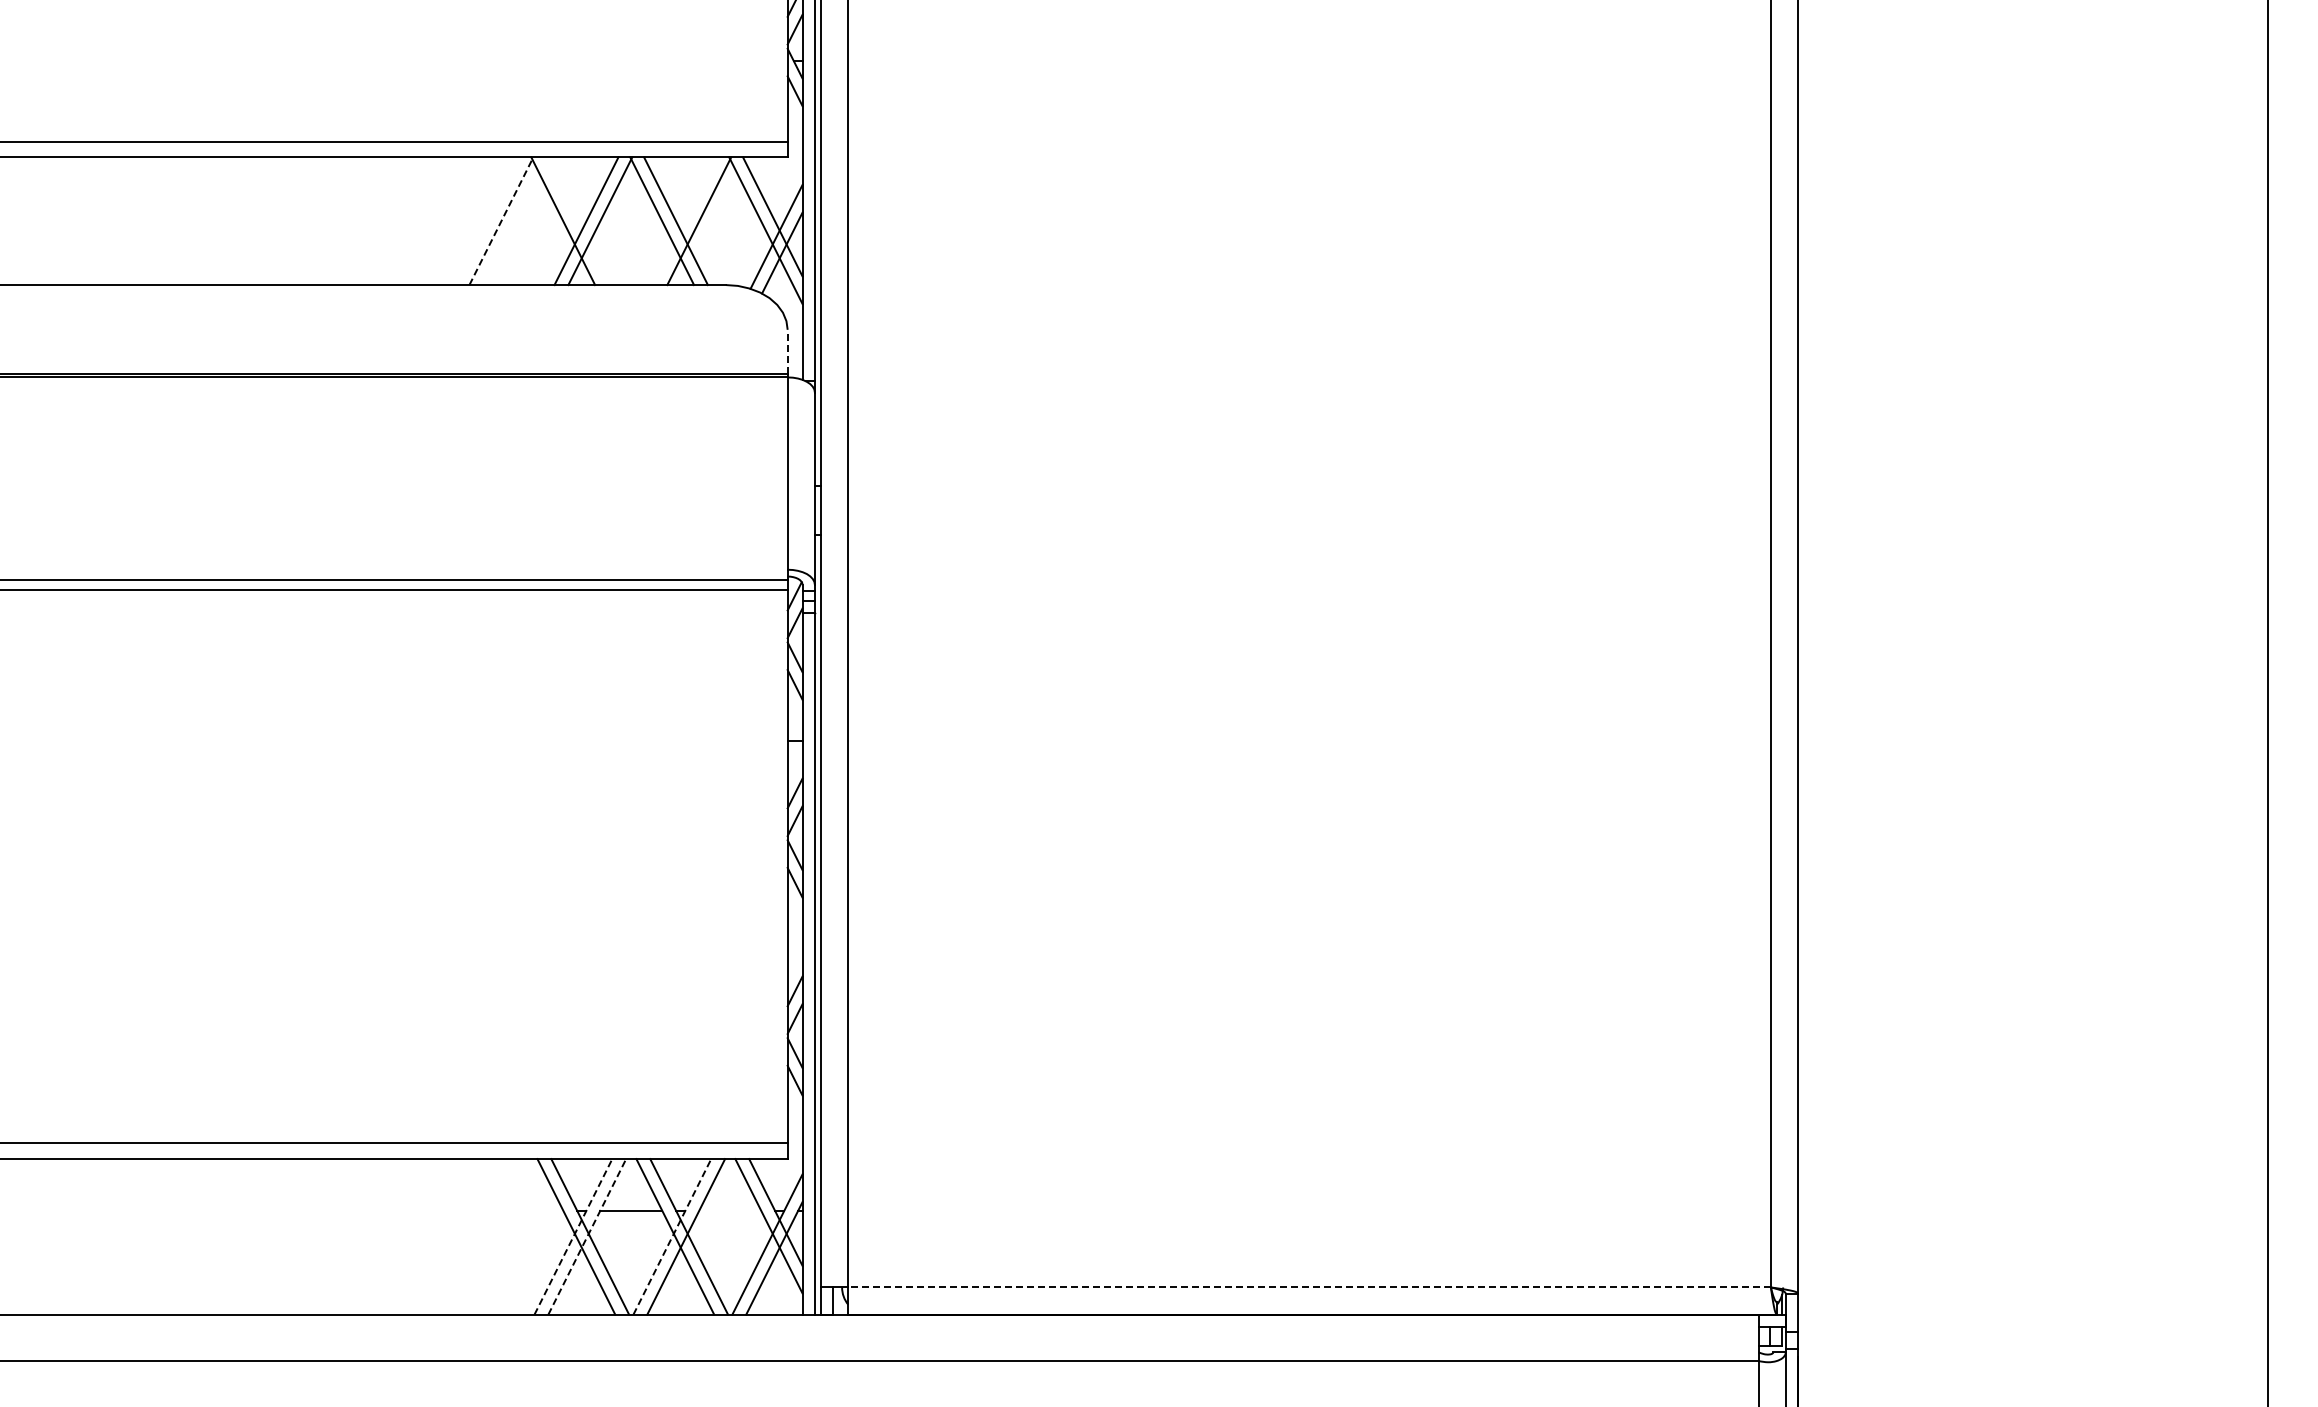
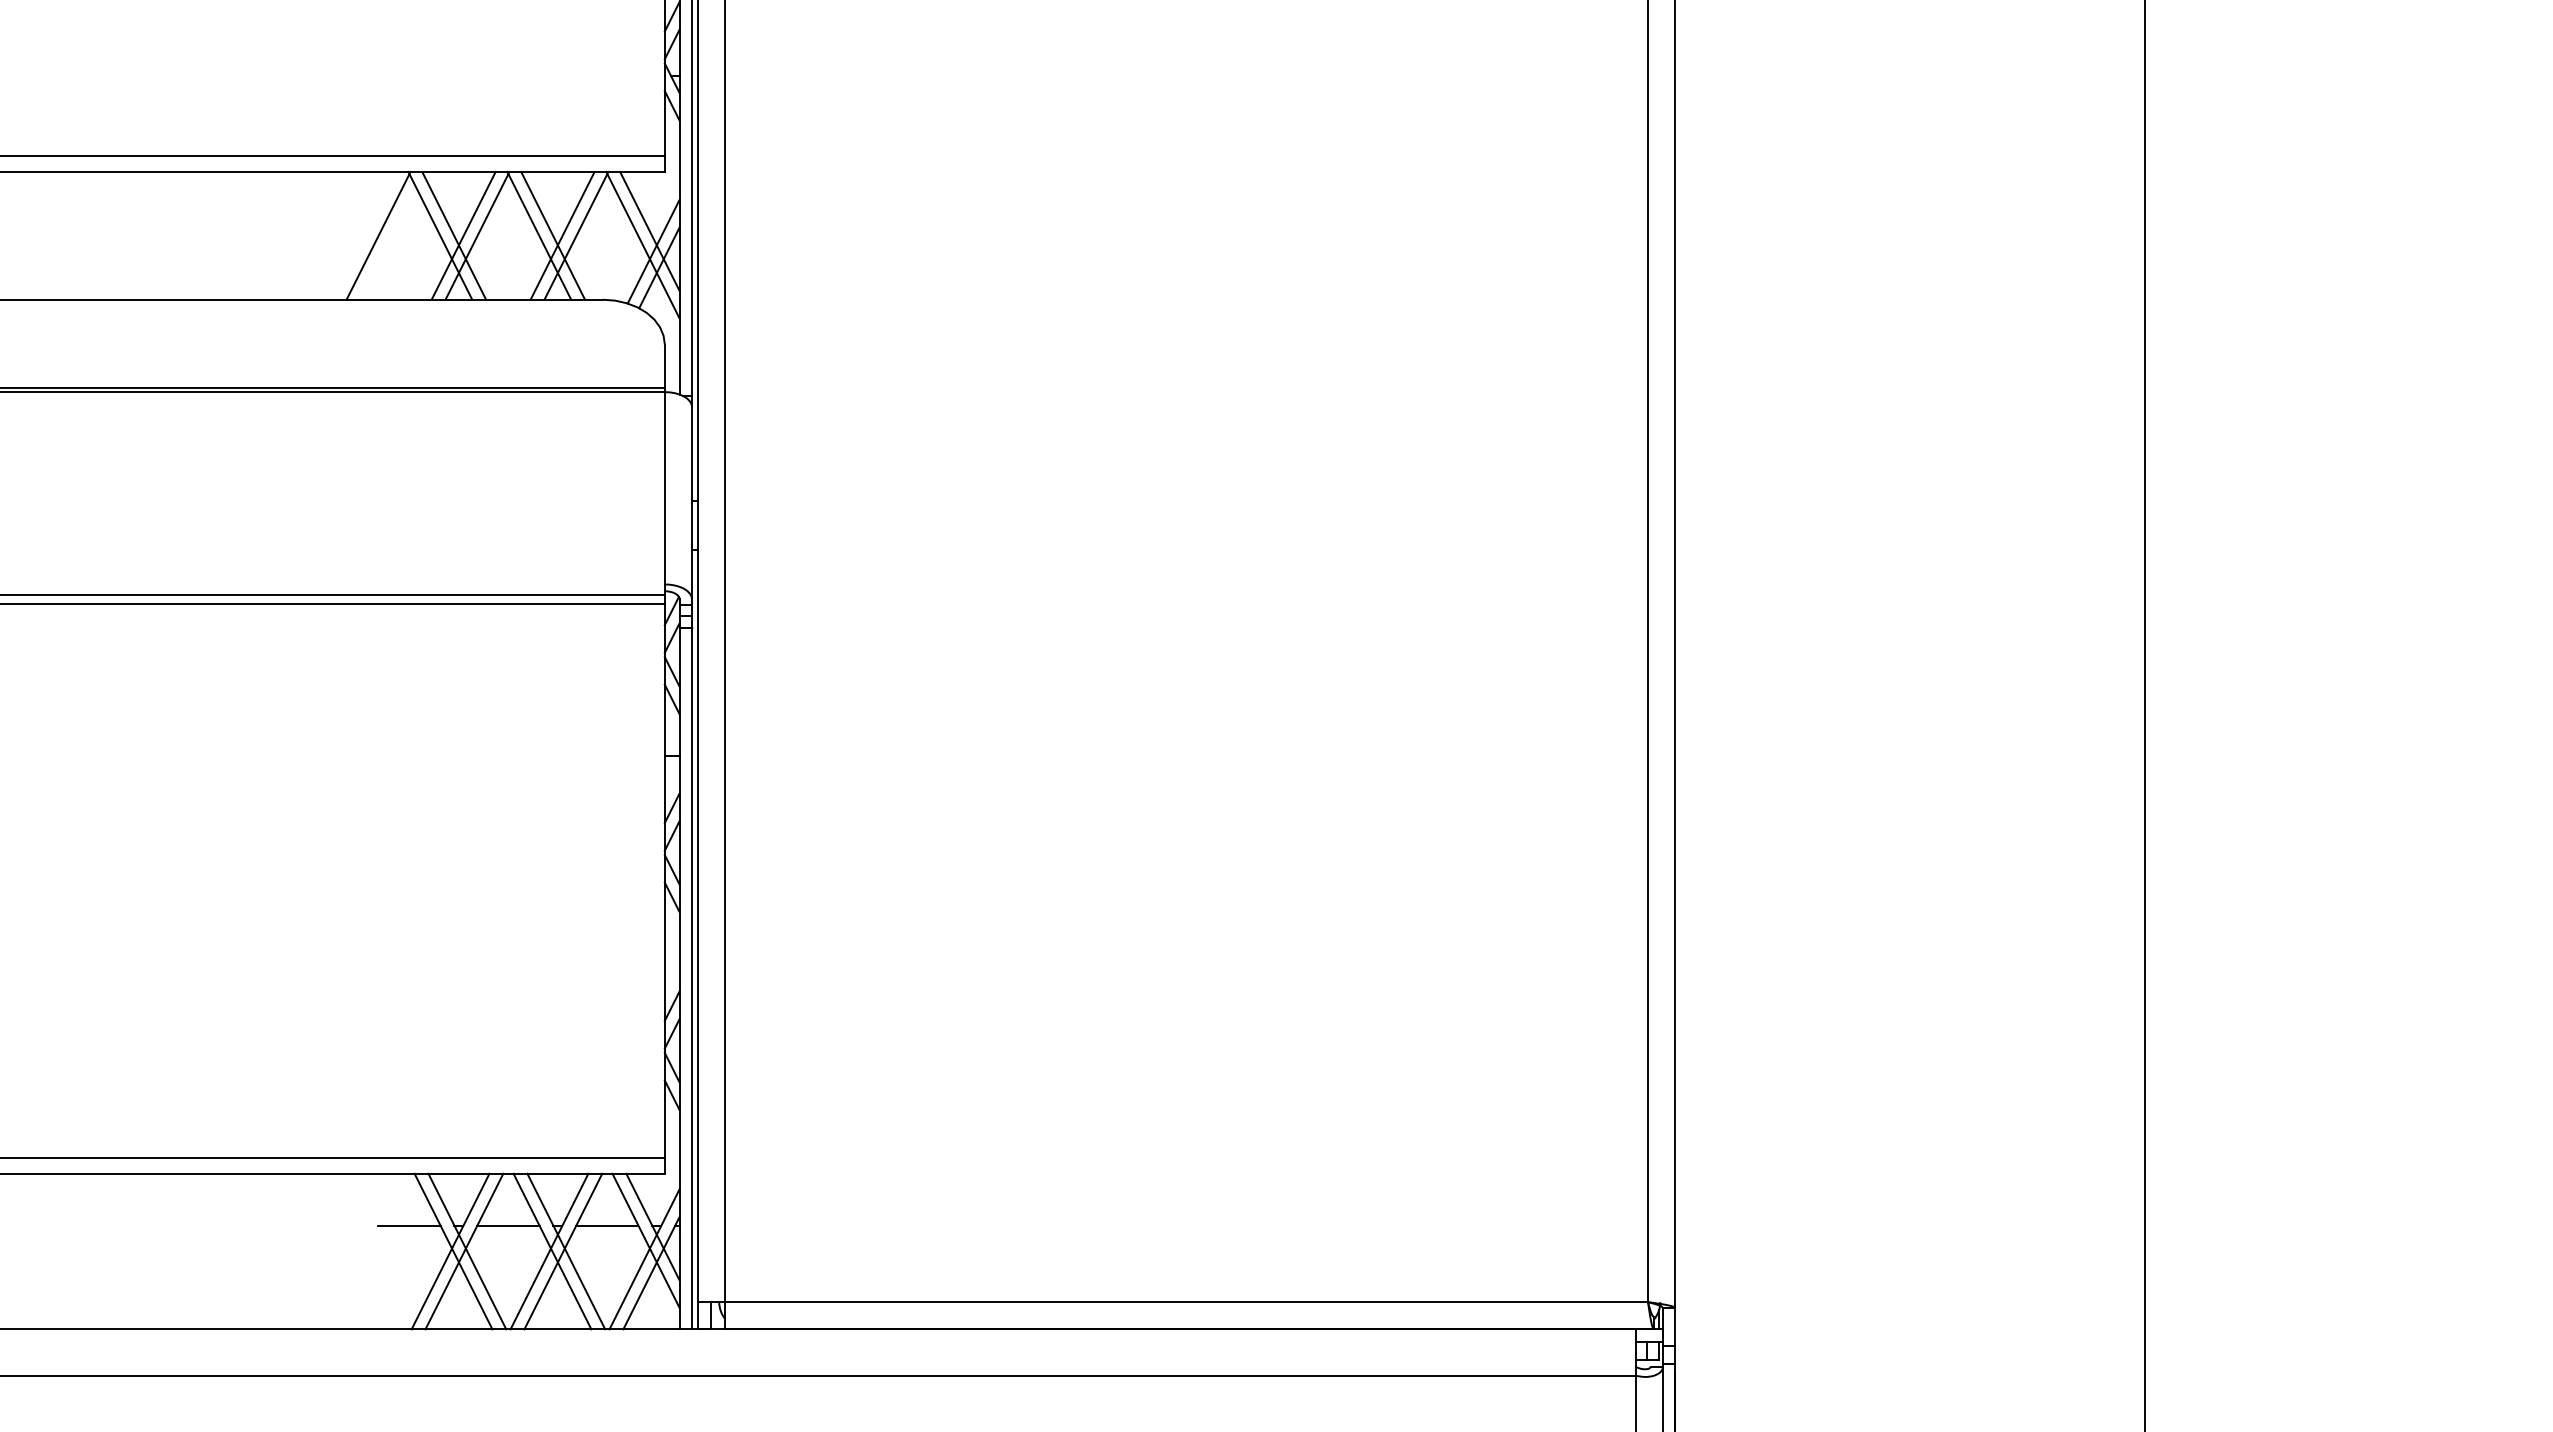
line: (501, 220) -> (378, 235), dashed -> solid
line: (577, 220) -> (454, 235), added
line: (685, 220) -> (562, 235), added
line: (787, 351) -> (664, 366), dashed -> solid
line: (532, 1210) -> (409, 1225), added
line: (730, 1210) -> (607, 1225), added
line: (573, 1236) -> (450, 1251), dashed -> solid
line: (587, 1236) -> (464, 1251), dashed -> solid
line: (672, 1236) -> (549, 1251), dashed -> solid
line: (1309, 1287) -> (1186, 1302), dashed -> solid

